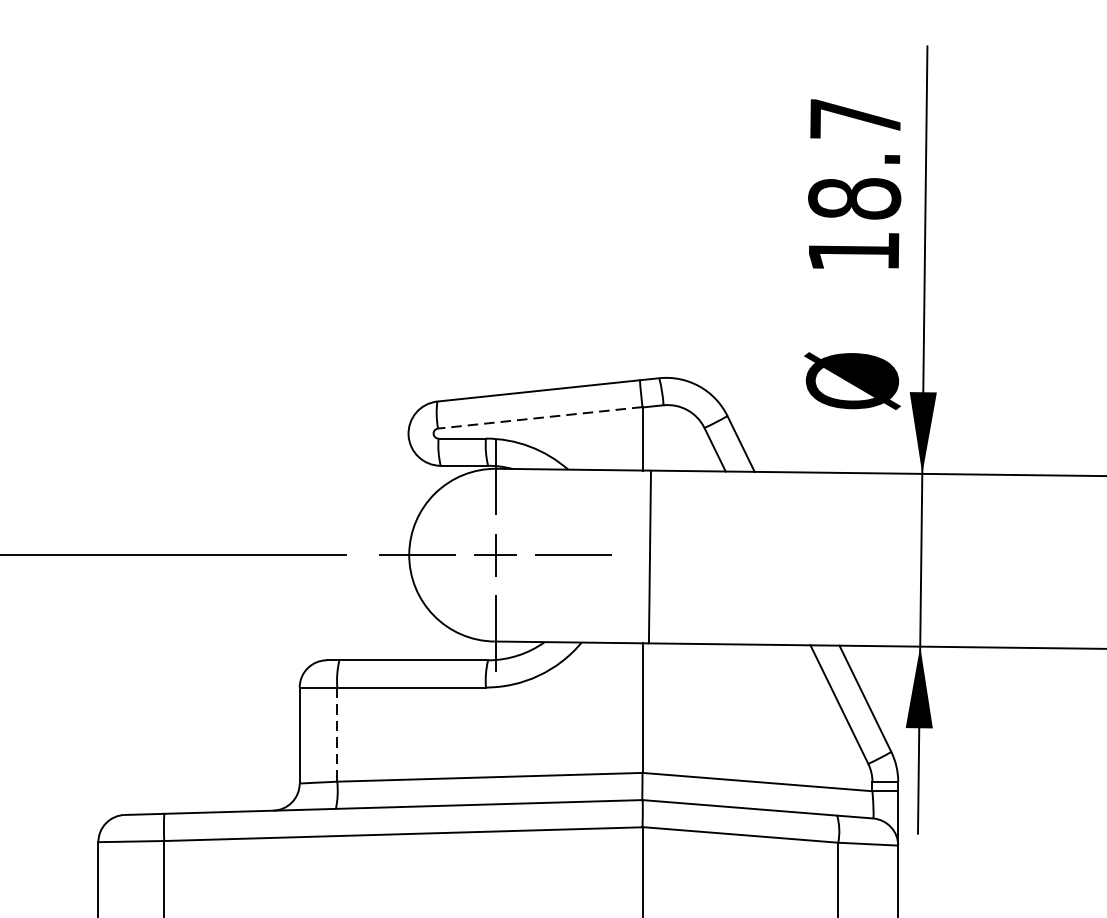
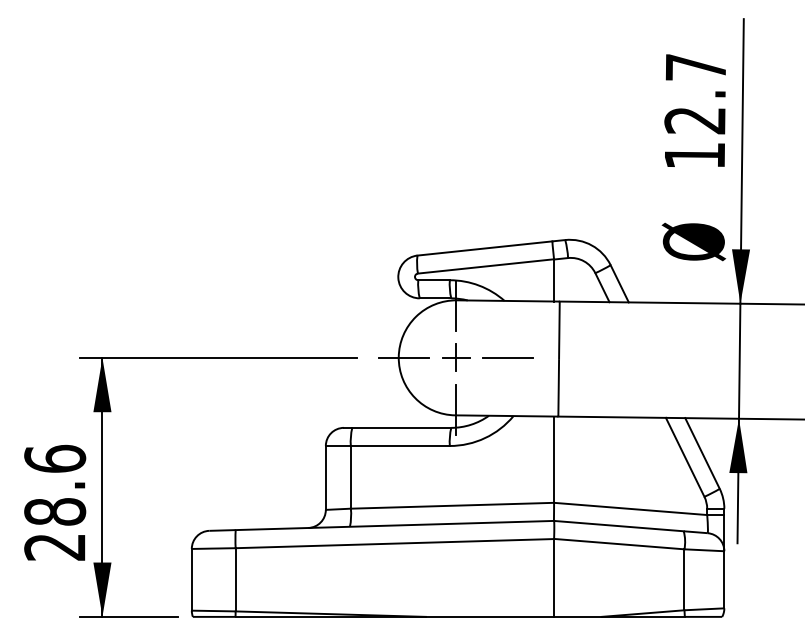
text: (854, 198) -> (695, 120), 18.7 -> 12.7
line: (539, 417) -> (485, 266), dashed -> solid
line: (336, 734) -> (350, 477), dashed -> solid

